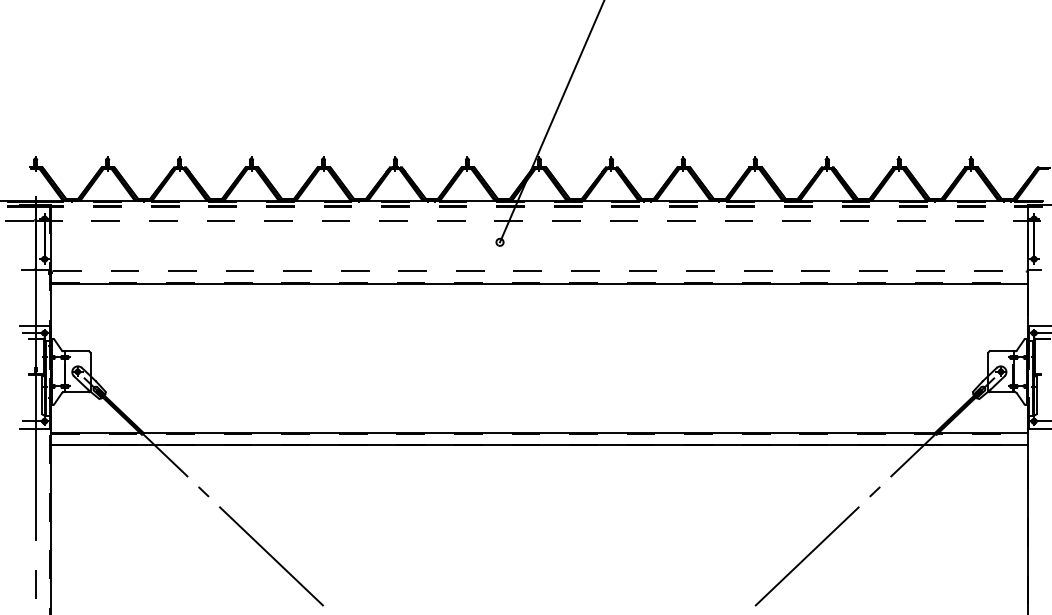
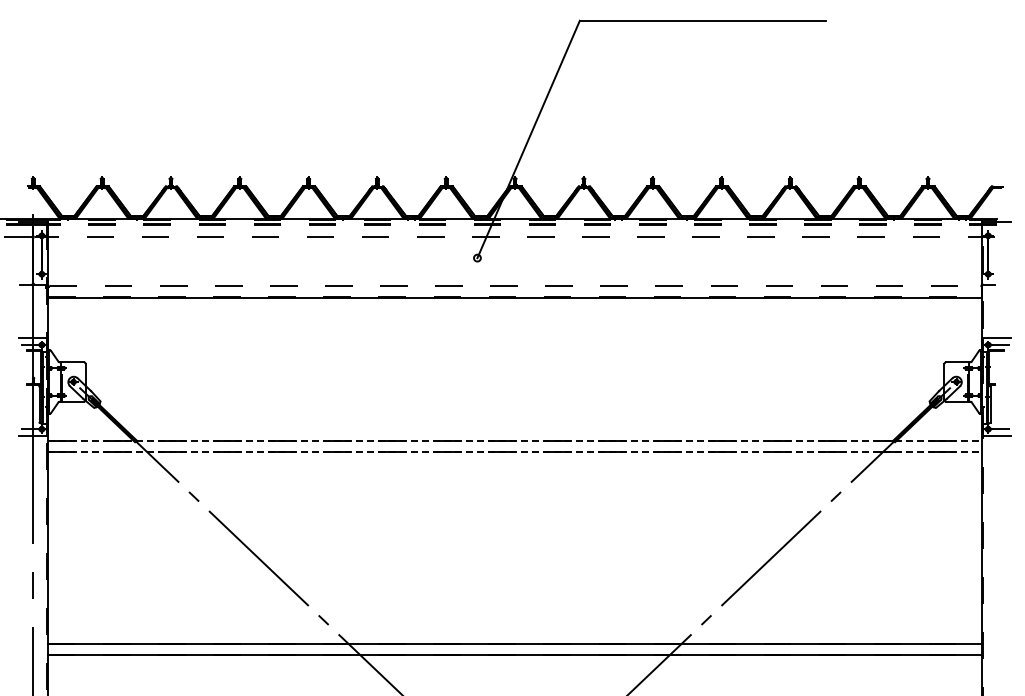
line: (539, 433) -> (515, 440), solid -> dashed
line: (539, 445) -> (515, 452), solid -> dashed

